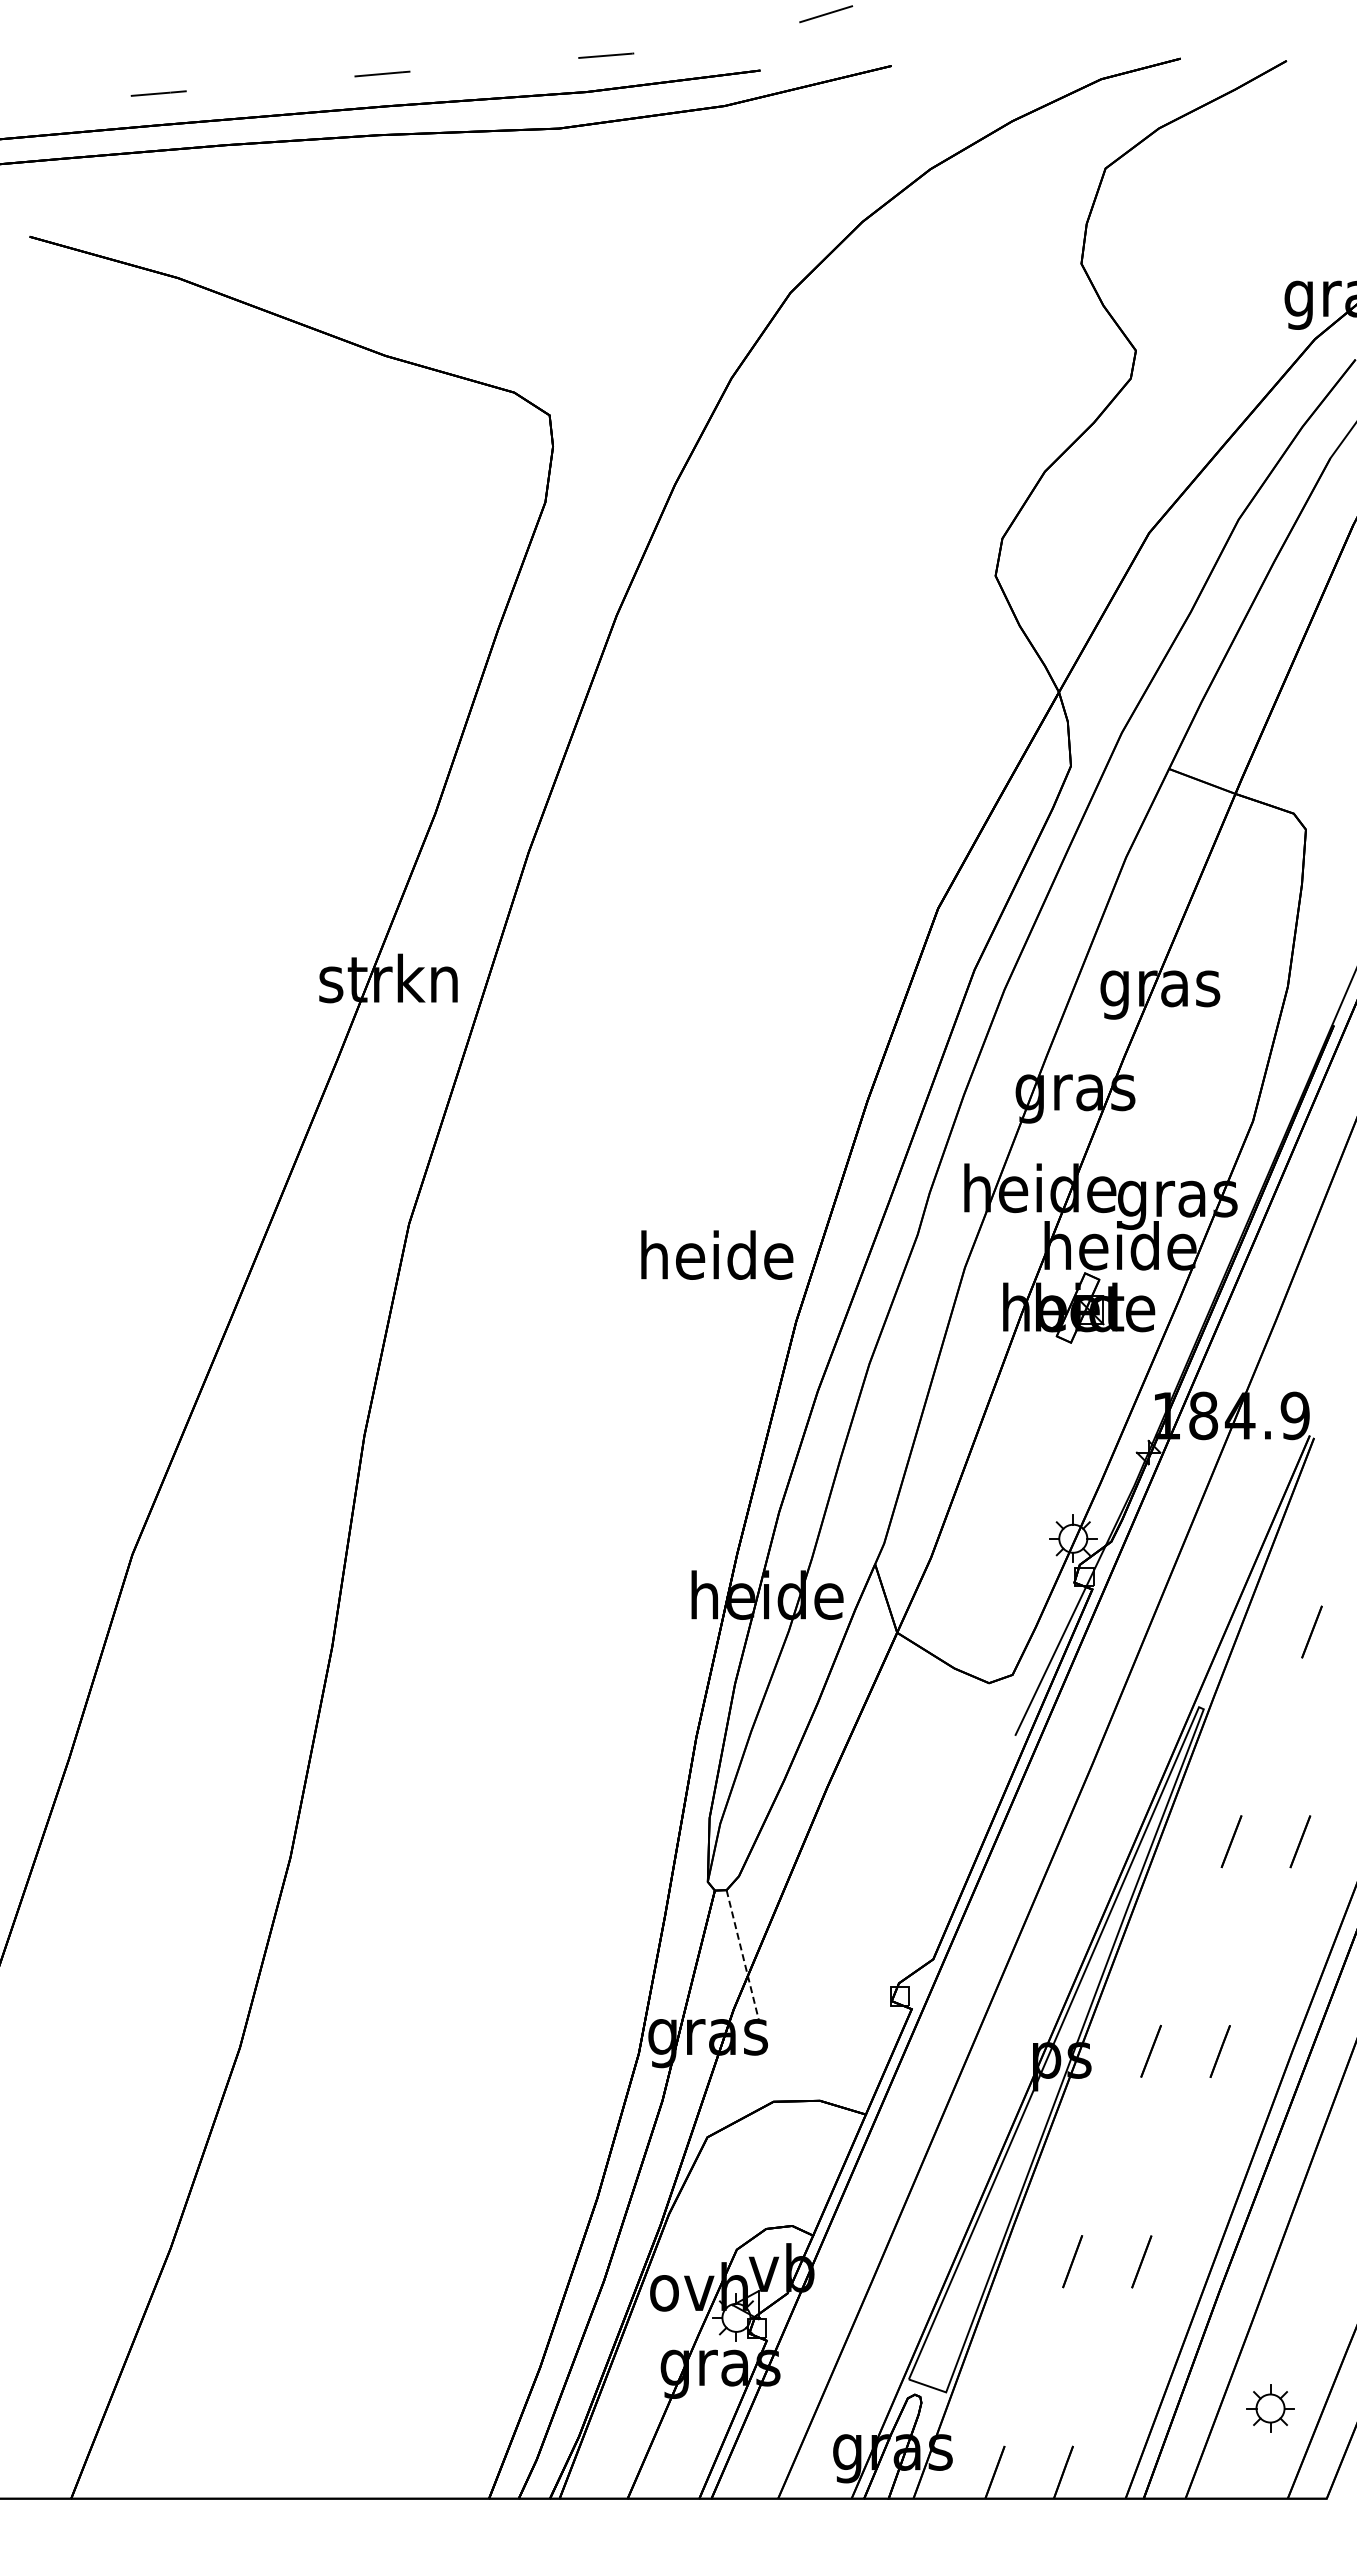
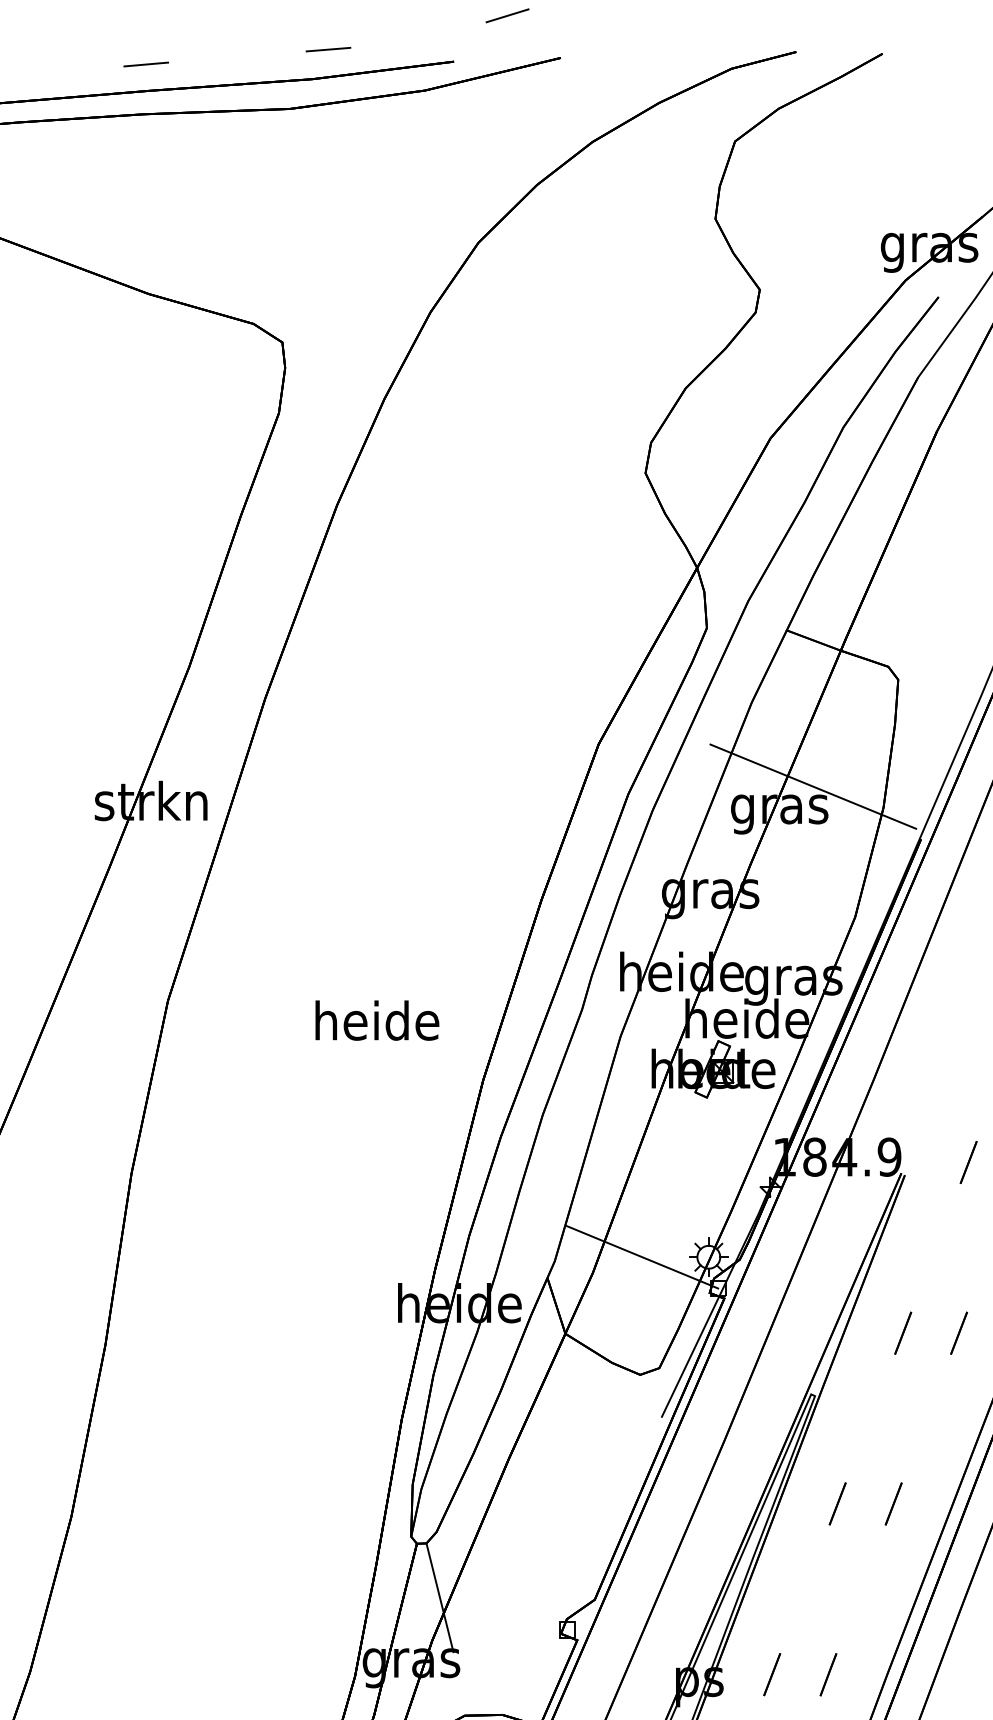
line: (1201, 960) -> (813, 786), added
text: (717, 1254) -> (377, 1020), moved
line: (991, 1538) -> (642, 1257), added
line: (743, 1956) -> (440, 1597), dashed -> solid

